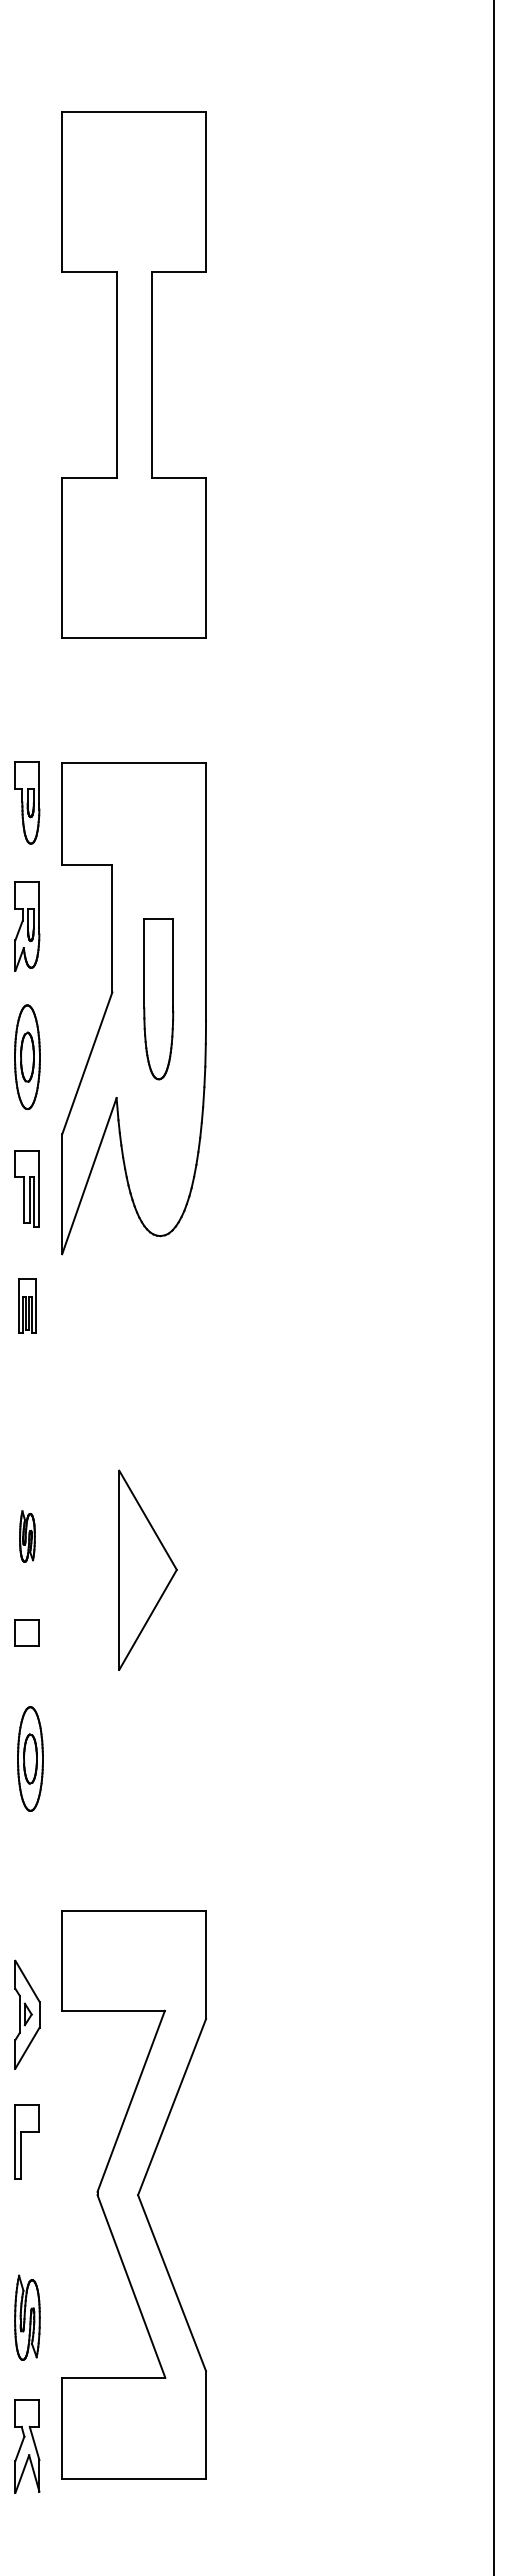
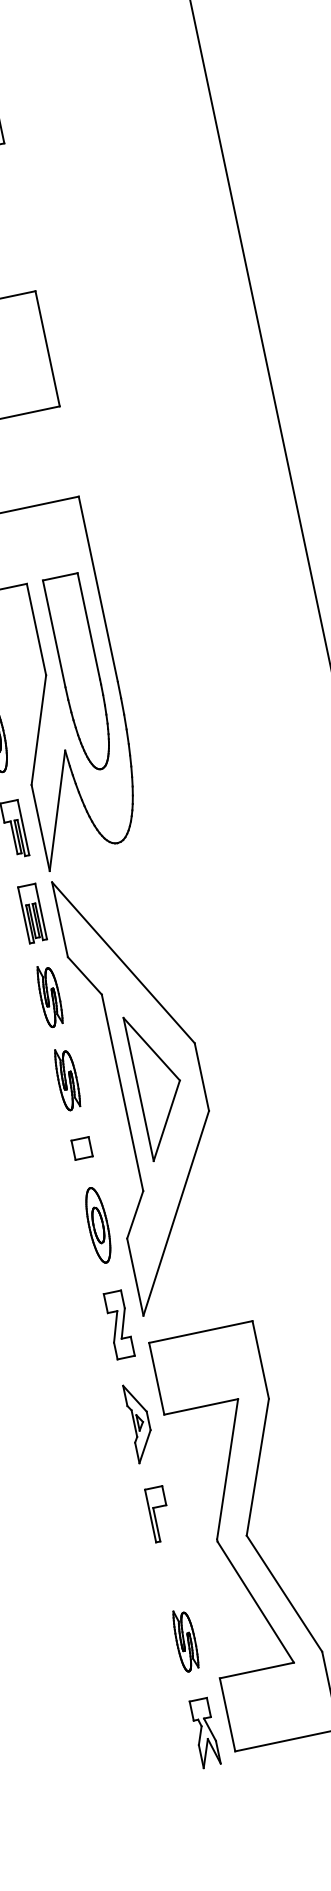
part: (158, 998) -> (80, 672), size x1.67
part: (26, 1305) -> (31, 913), size x1.43
part: (27, 1420) -> (49, 995), added
part: (27, 1536) -> (67, 1079), size x1.67
part: (134, 1571) -> (149, 1088), added
part: (30, 1758) -> (98, 1224), moved
part: (27, 1878) -> (119, 1324), added

